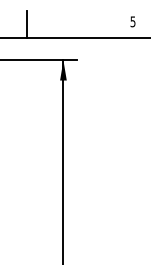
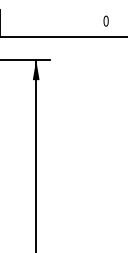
text: (132, 21) -> (105, 20), 5 -> 0

